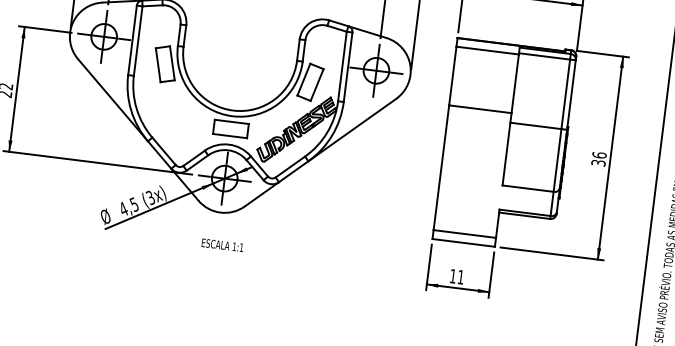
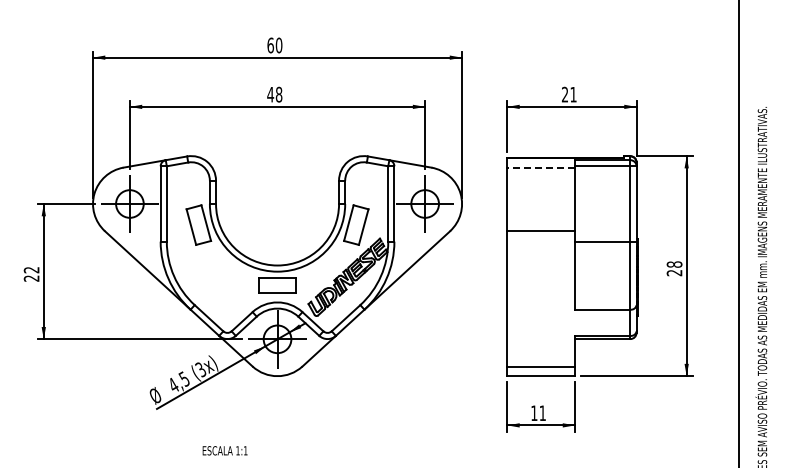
line: (487, 50) -> (541, 167), solid -> dashed
text: (599, 158) -> (674, 268), 36 -> 28
text: (222, 244) -> (224, 450), moved

